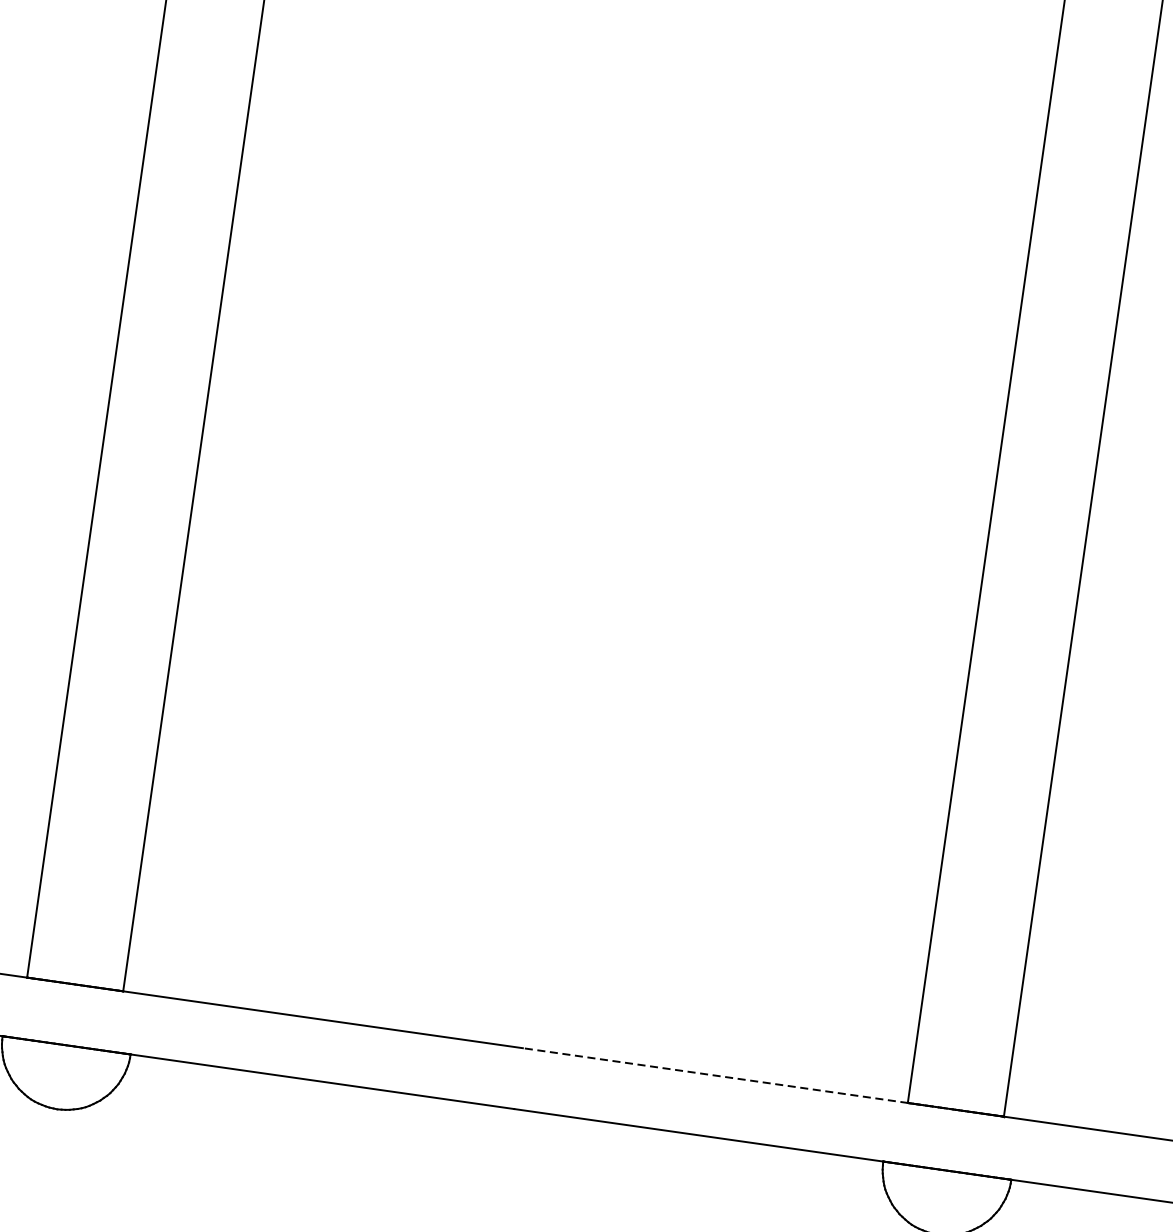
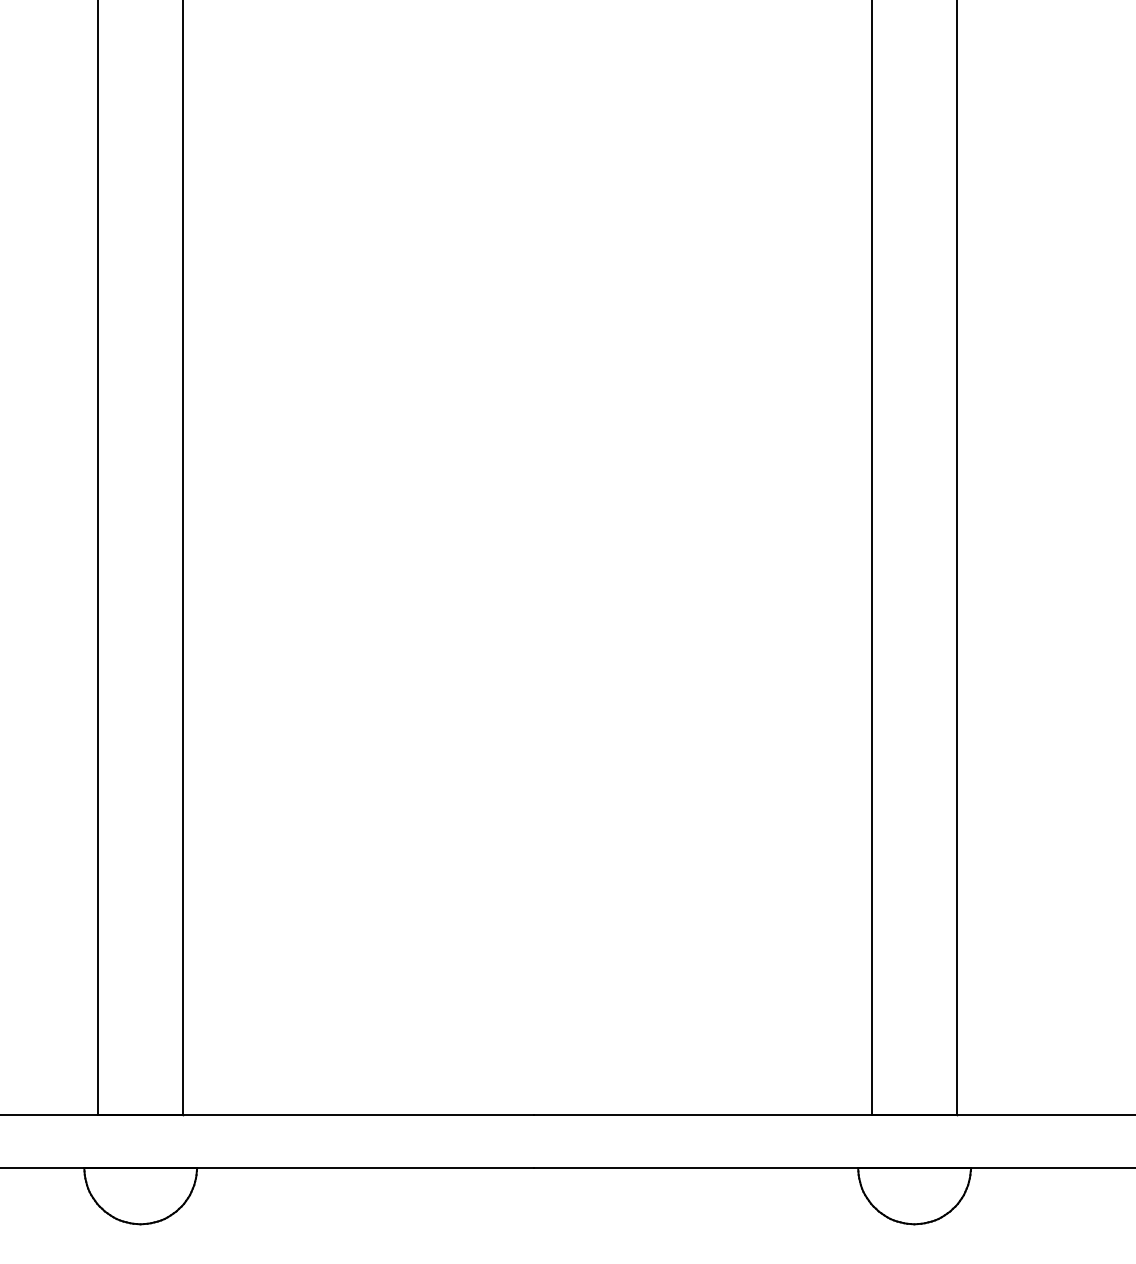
line: (739, 1078) -> (724, 1114), dashed -> solid

